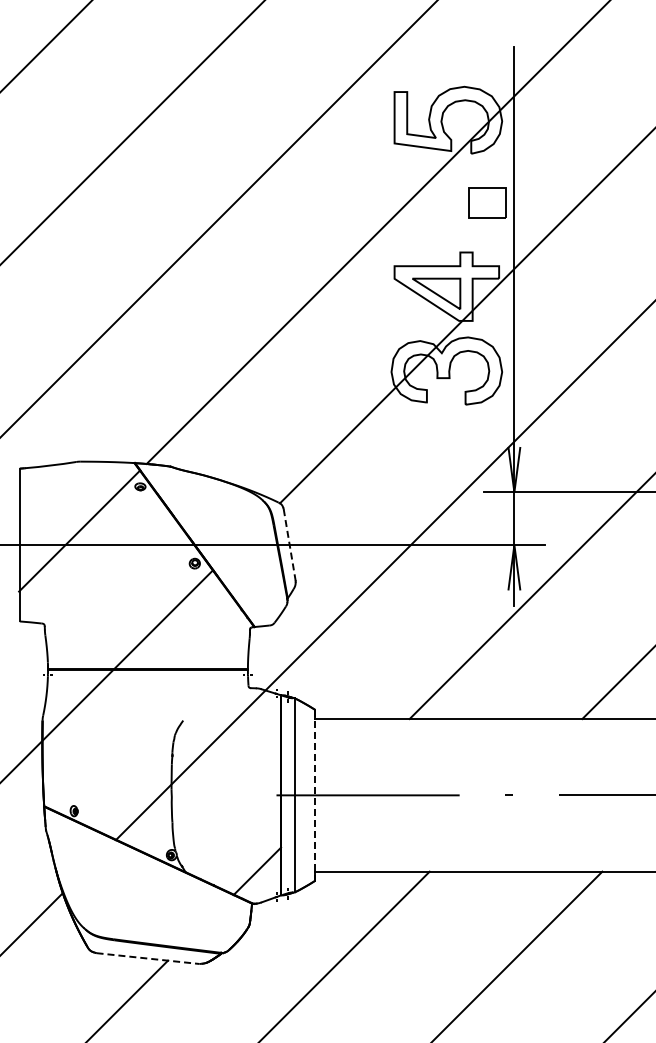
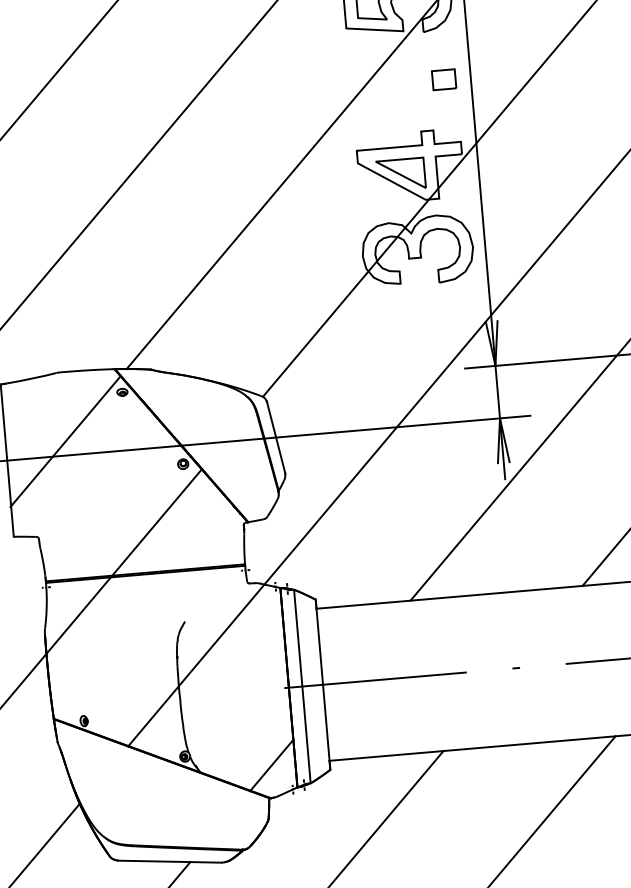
part: (487, 202) -> (443, 79), size x0.62
line: (289, 544) -> (275, 437), dashed -> solid
line: (315, 795) -> (323, 684), dashed -> solid
line: (147, 958) -> (169, 861), dashed -> solid

